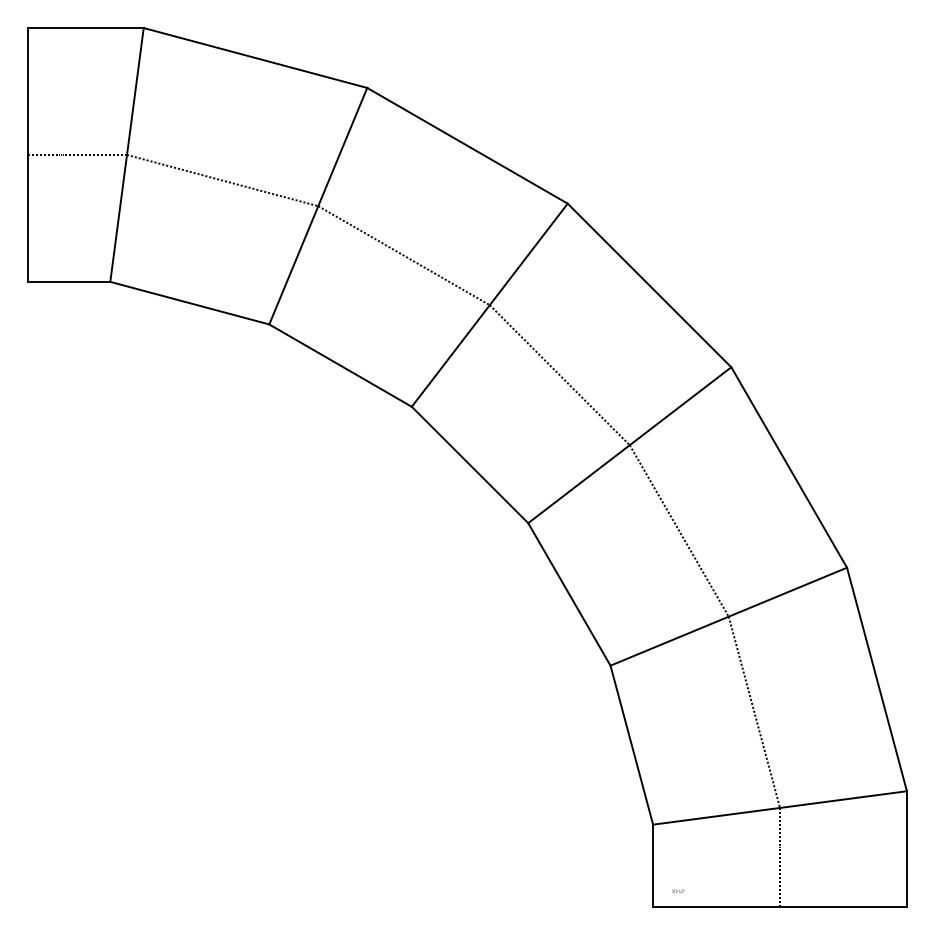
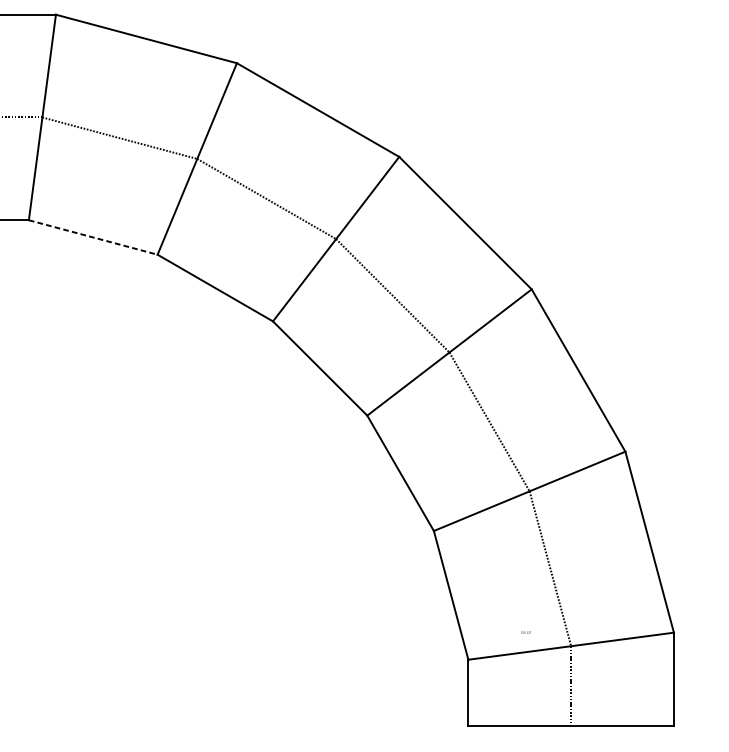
line: (190, 303) -> (93, 237), solid -> dashed
text: (678, 890) -> (526, 632), moved

